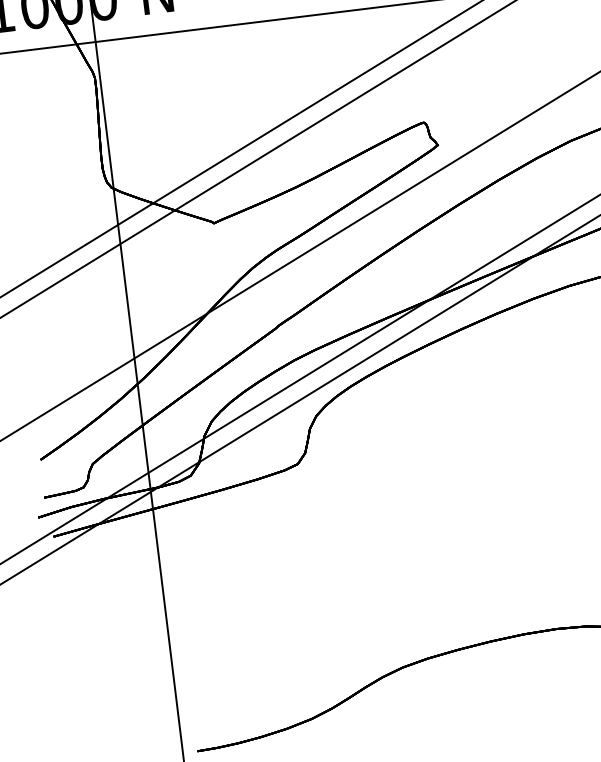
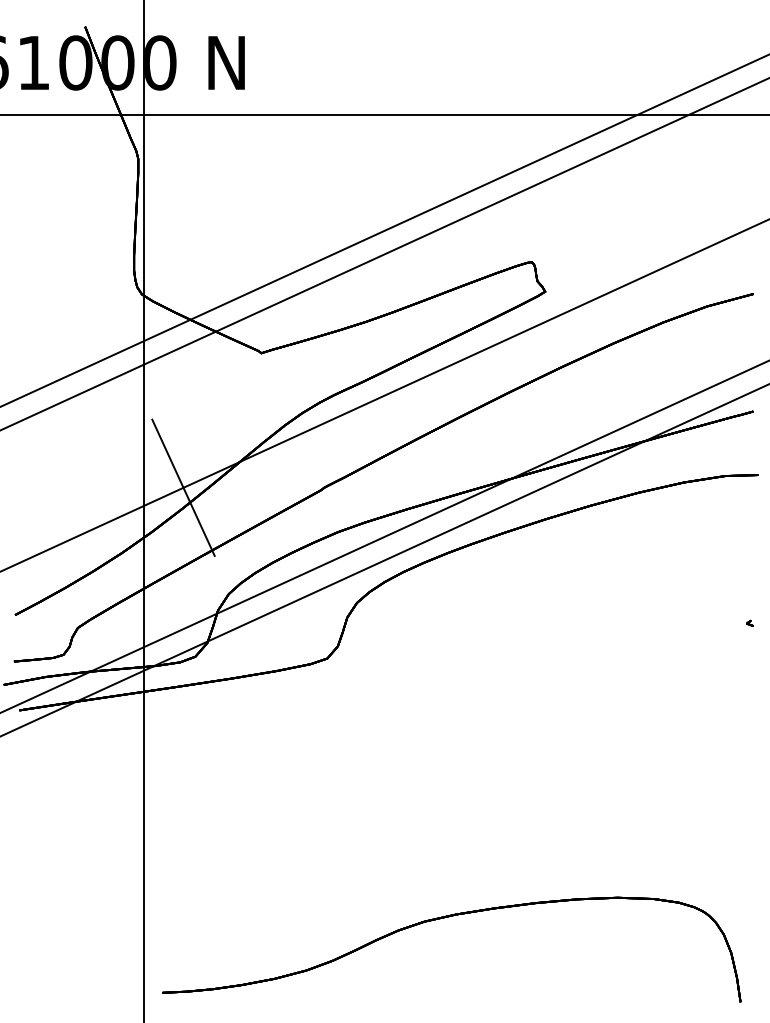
line: (164, 339) -> (183, 487), added

